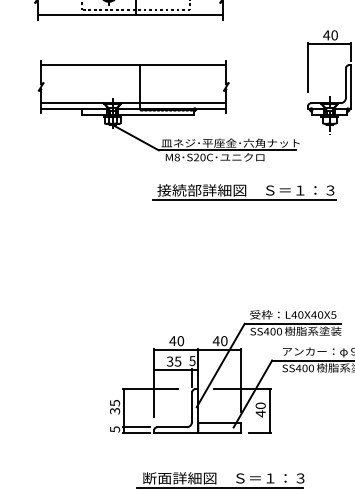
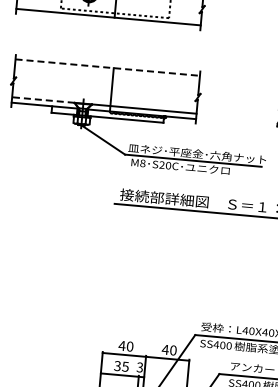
line: (133, 65) -> (107, 67), solid -> dashed
line: (72, 103) -> (43, 100), solid -> dashed
text: (192, 360) -> (140, 366), 5 -> 3

